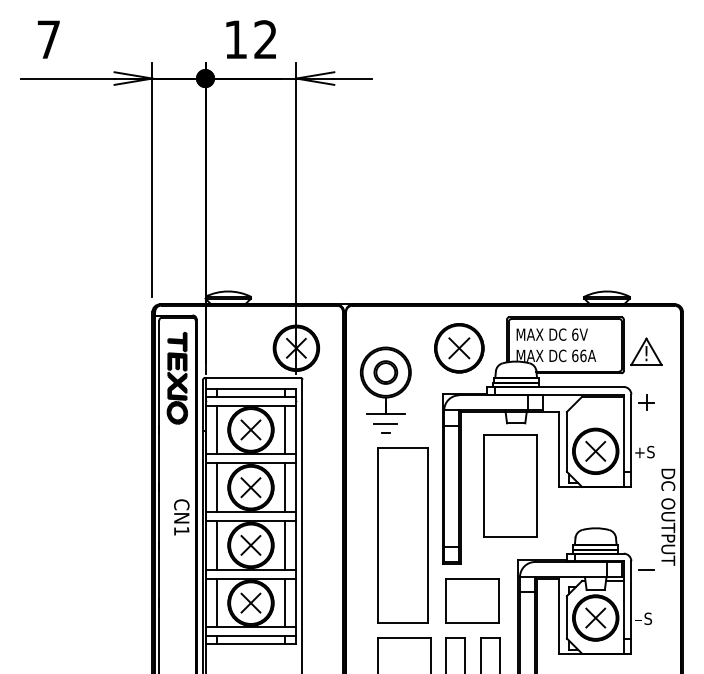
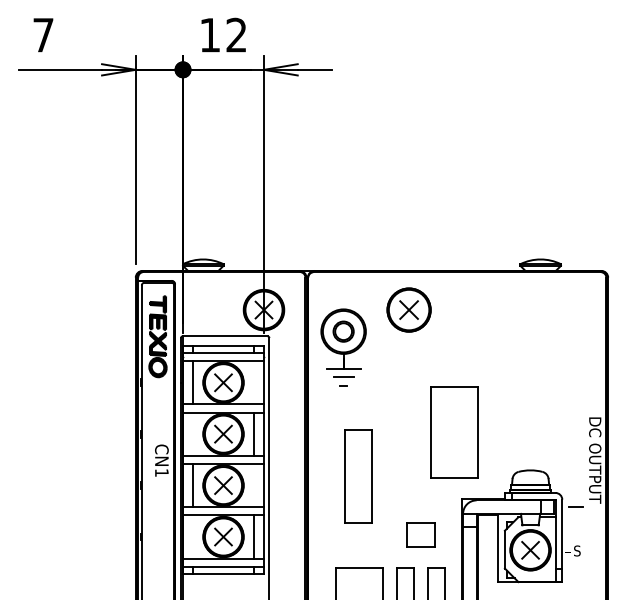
line: (285, 429) -> (254, 382), removed
part: (552, 440) -> (492, 392), removed
line: (216, 487) -> (192, 434), removed
part: (402, 535) -> (358, 476), size x0.6
line: (285, 545) -> (254, 485), removed
part: (472, 600) -> (420, 534), size x0.6
line: (216, 602) -> (192, 536), removed

